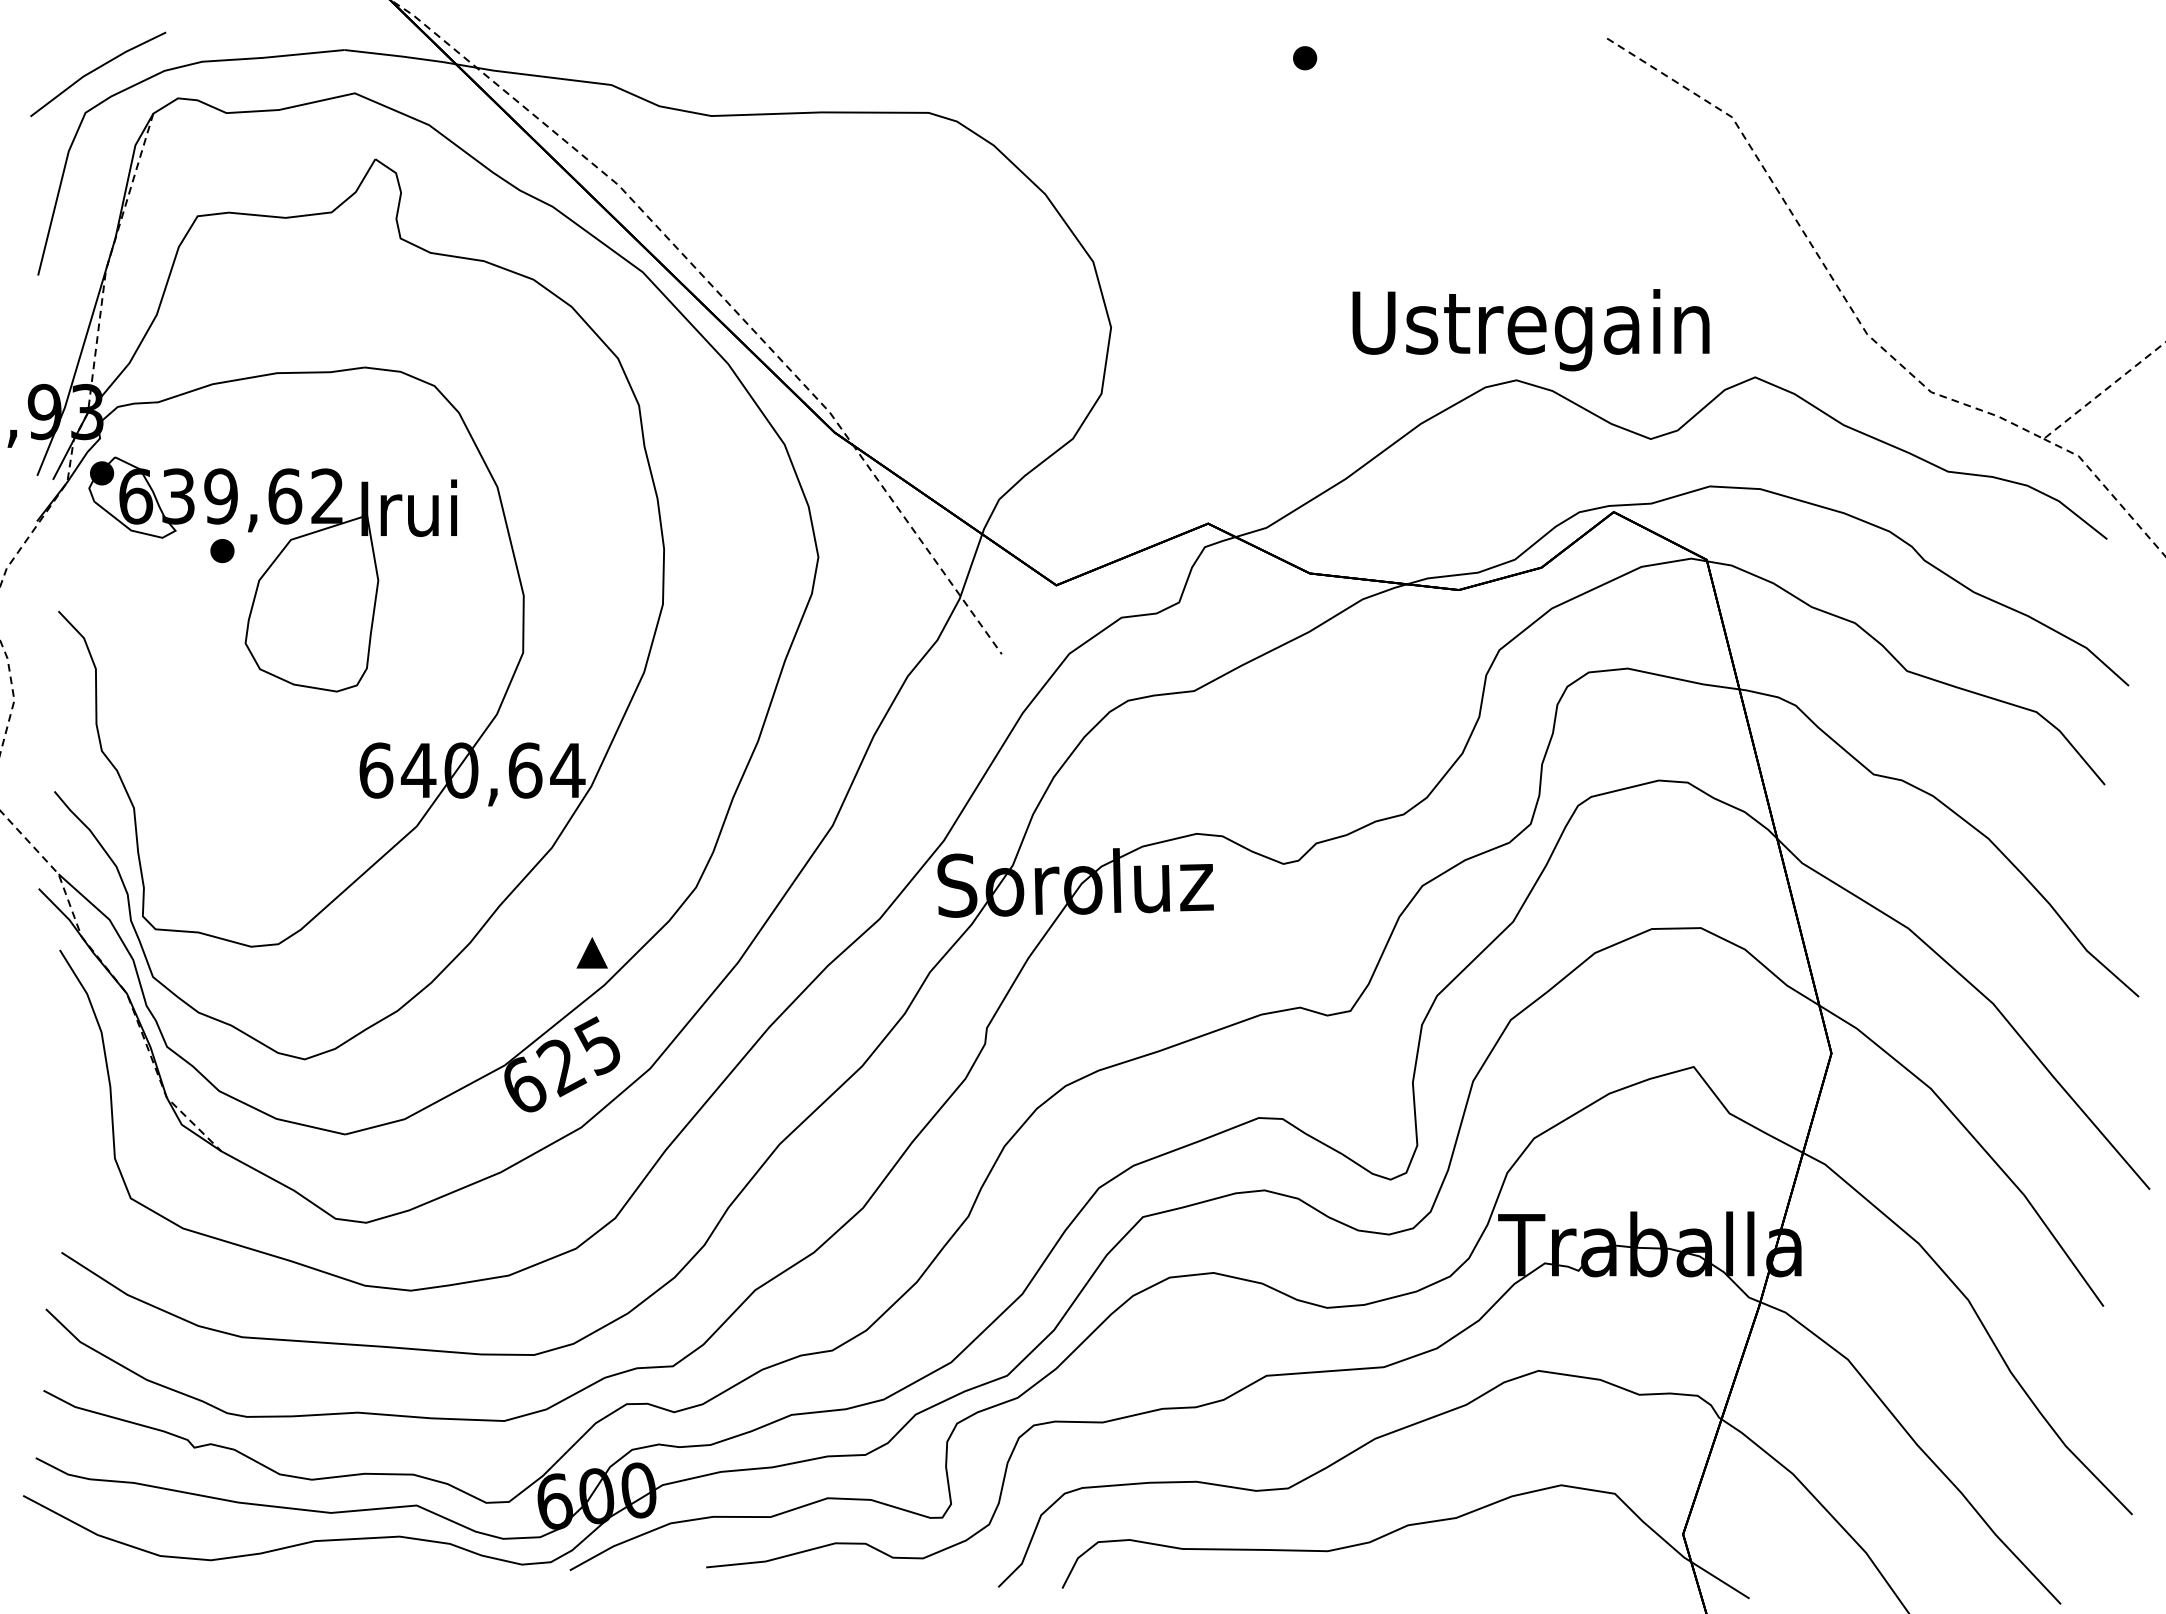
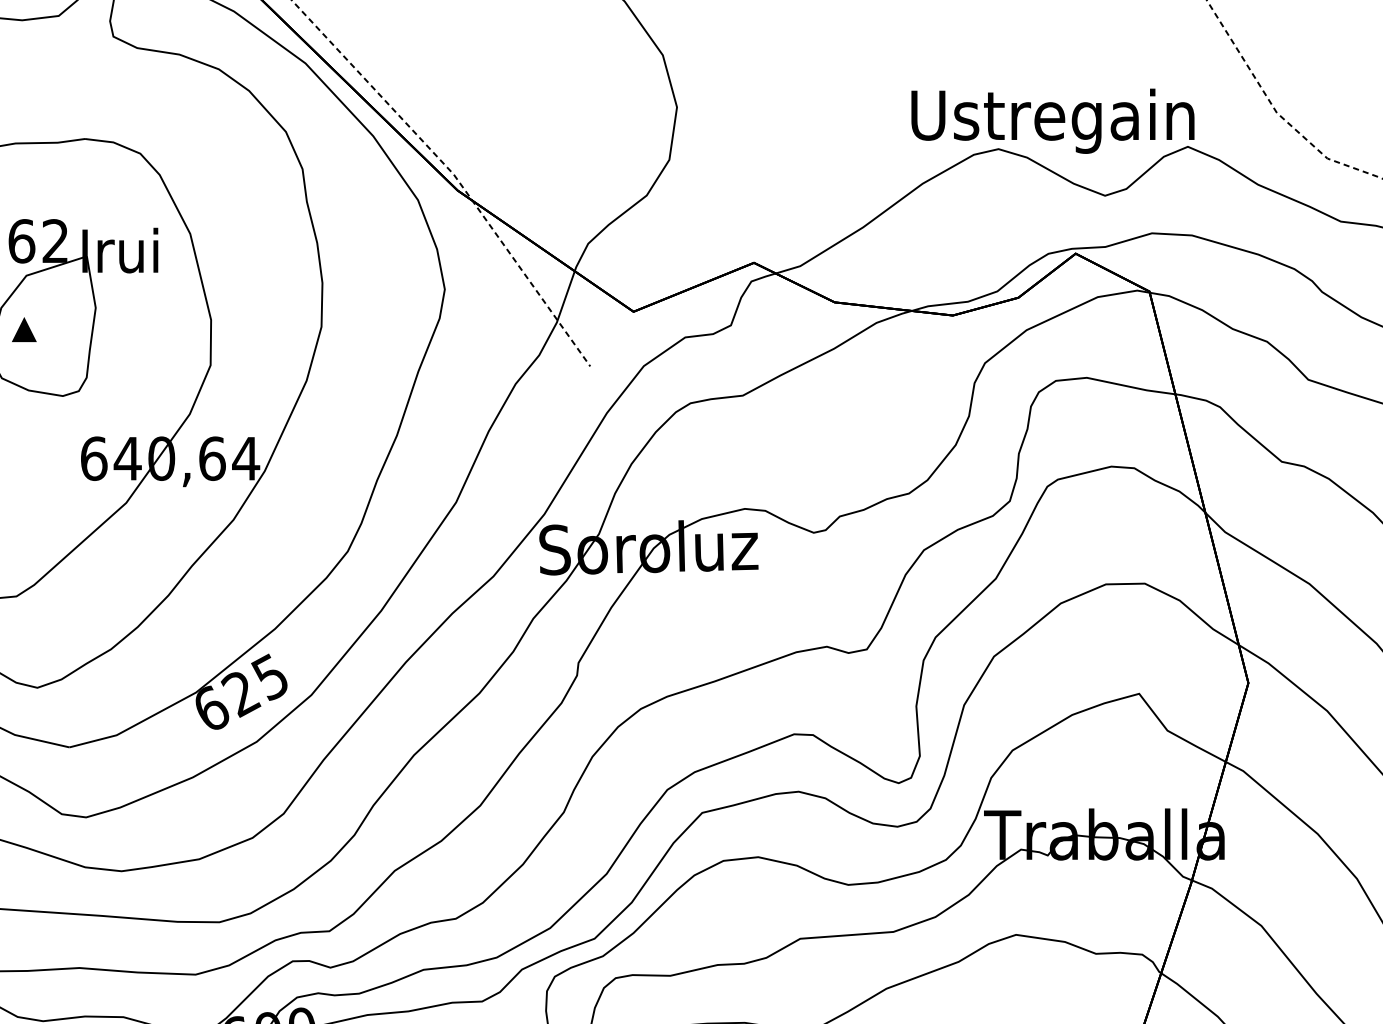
text: (1530, 330) -> (1052, 121), moved
part: (591, 952) -> (23, 329), moved

